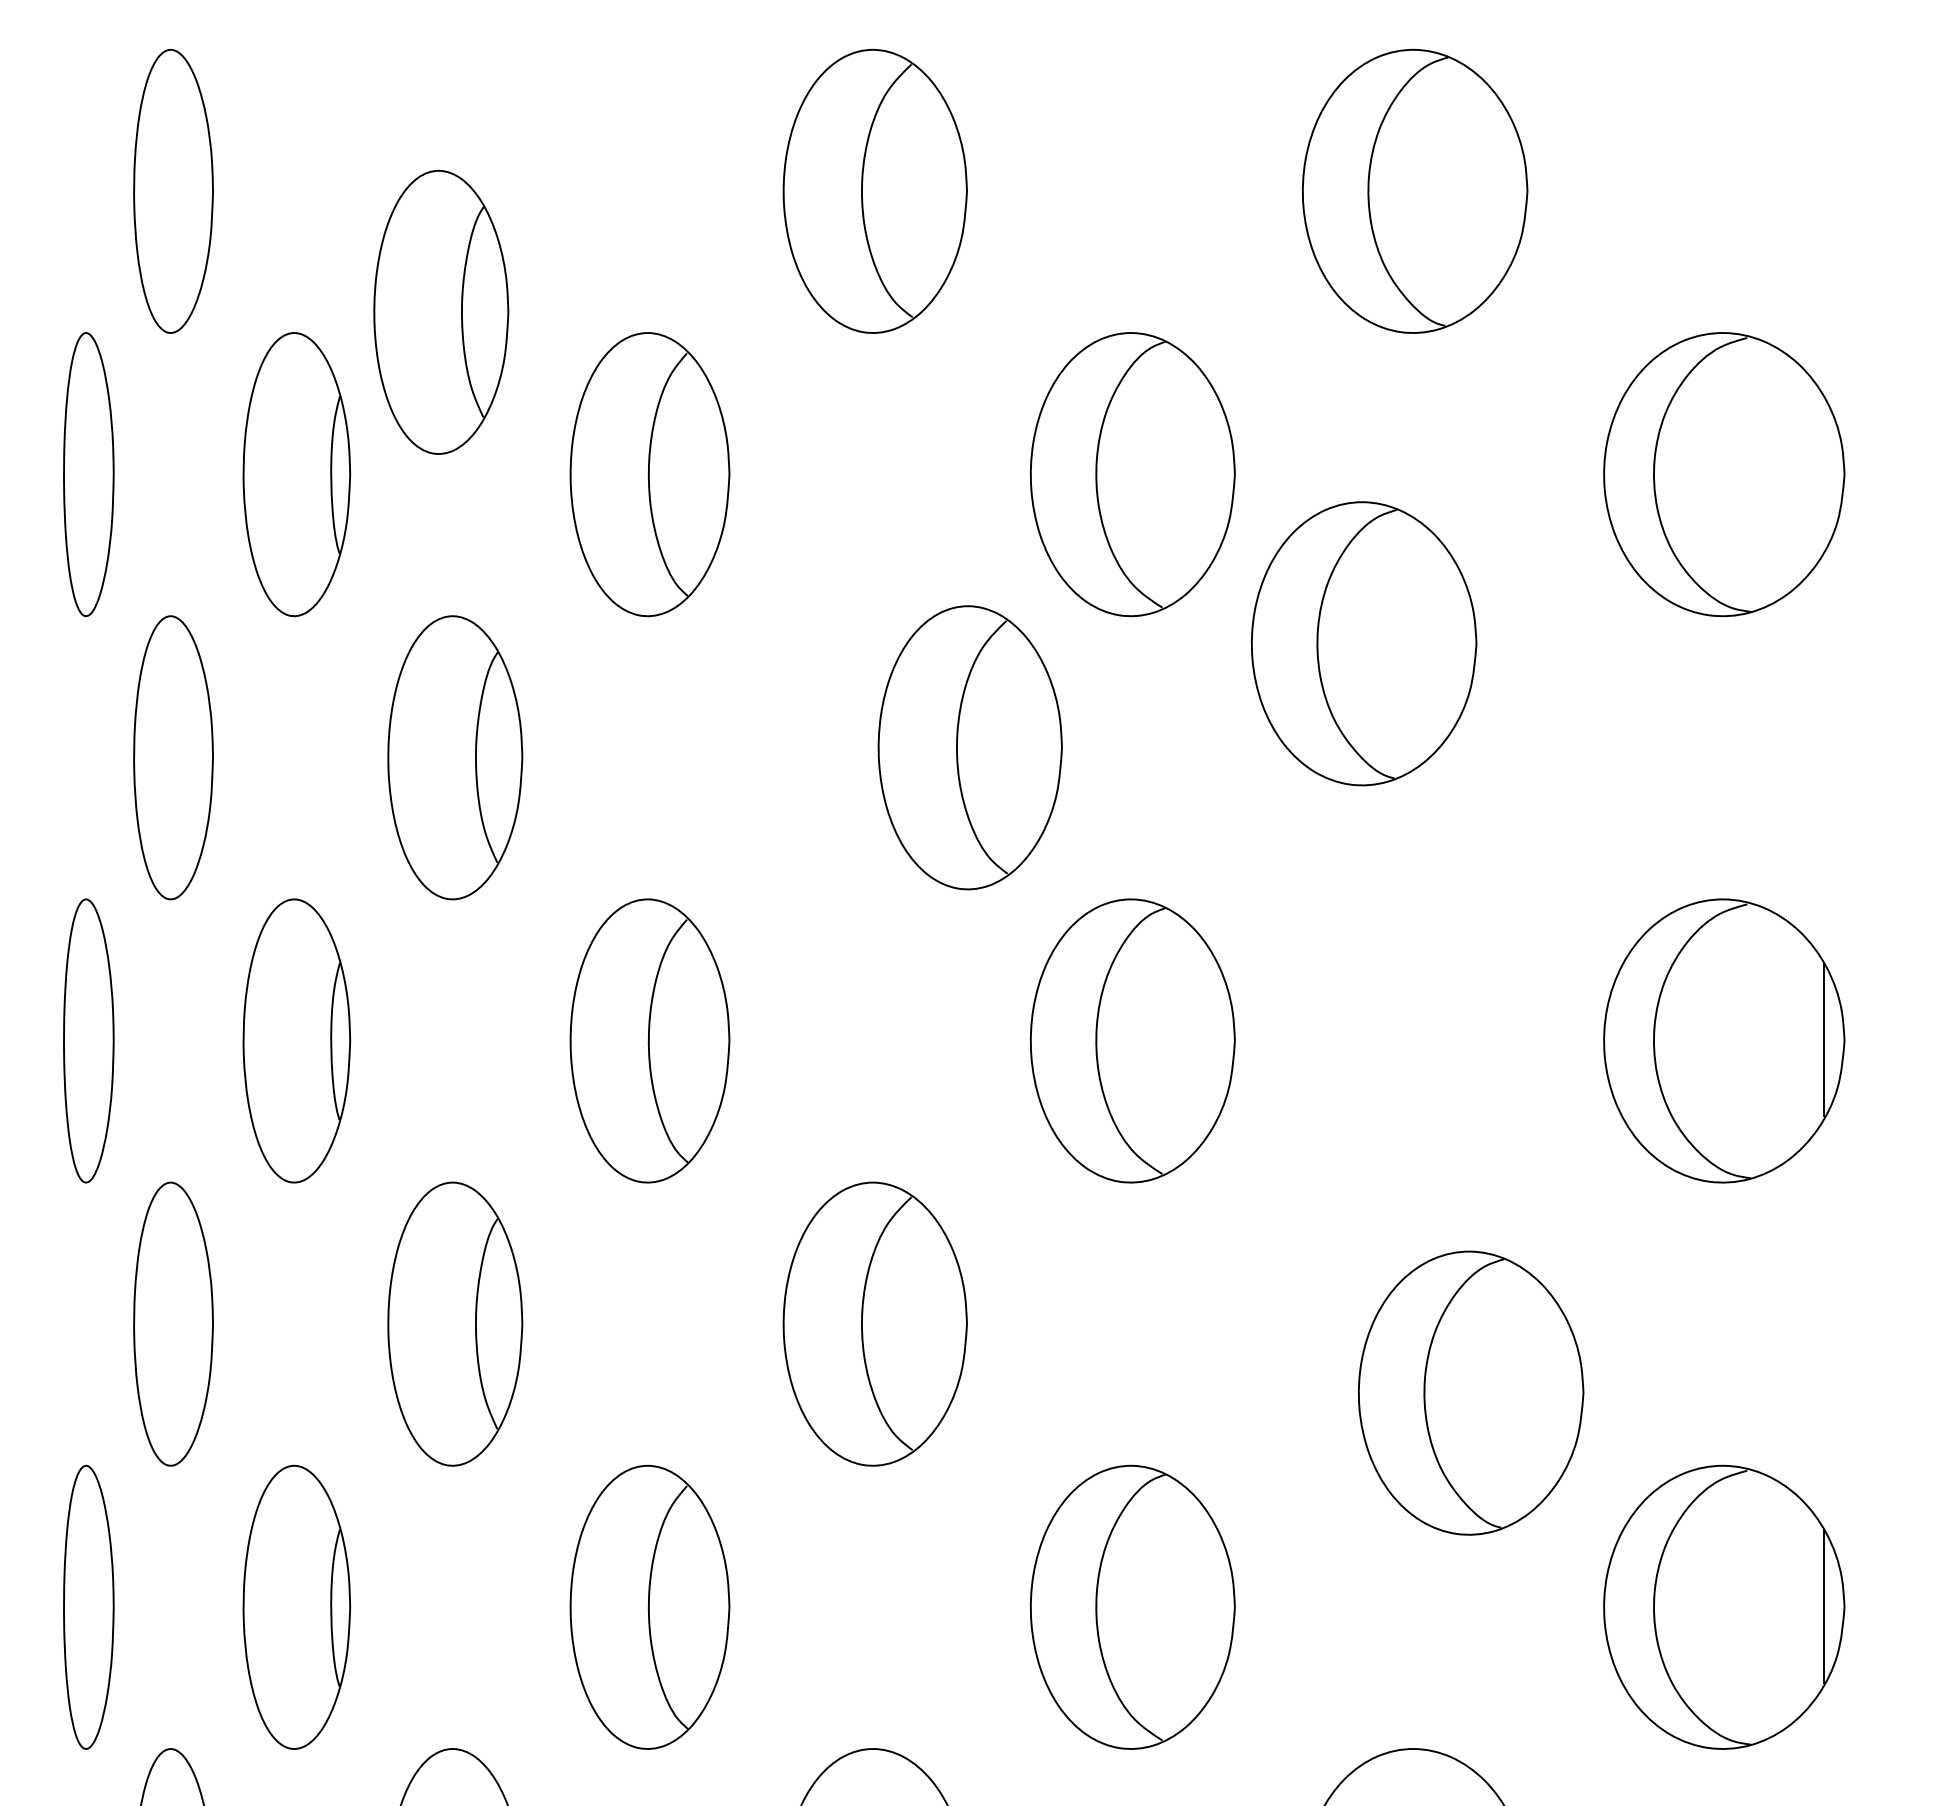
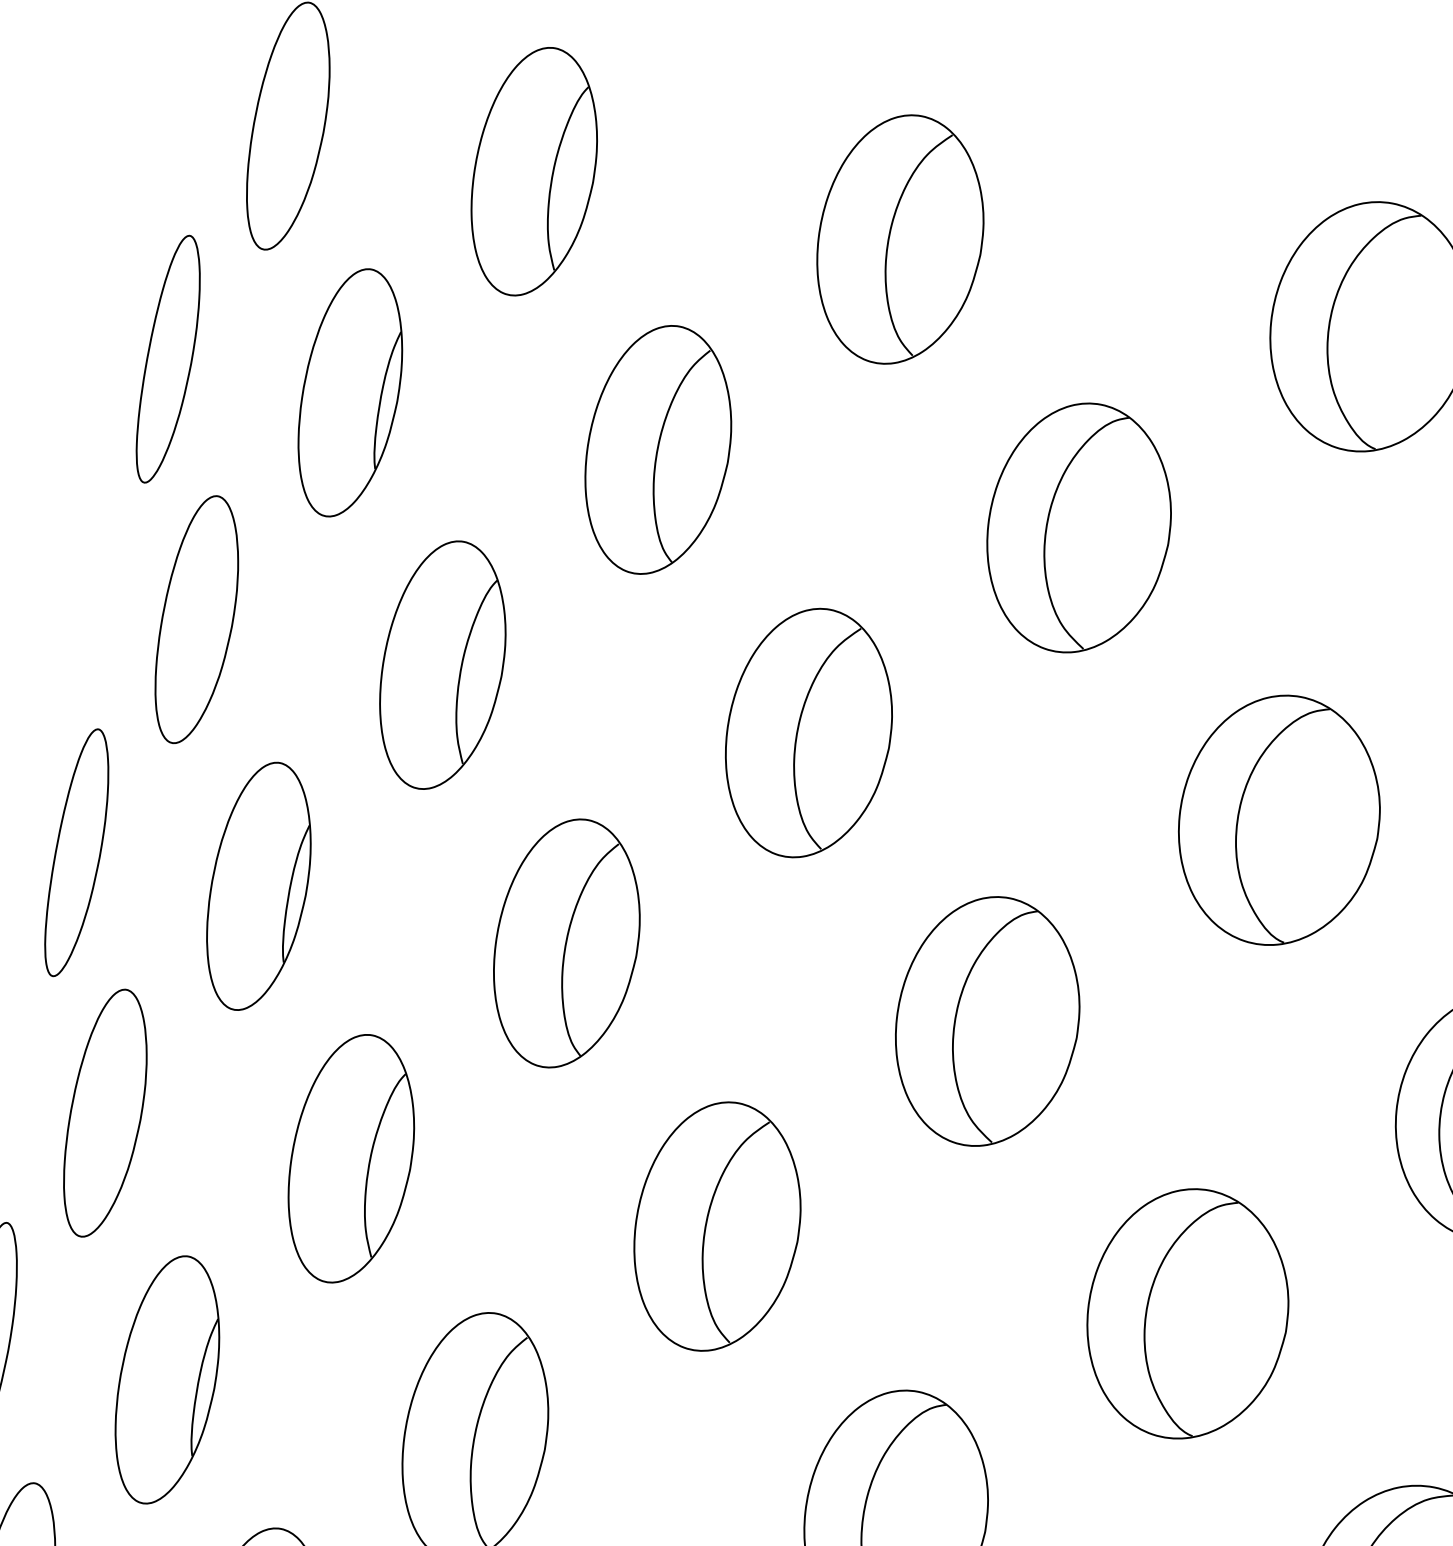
part: (441, 311) -> (534, 171), moved
part: (1364, 643) -> (1279, 820), moved
part: (969, 747) -> (808, 733), moved
part: (1471, 1392) -> (1188, 1313), moved

